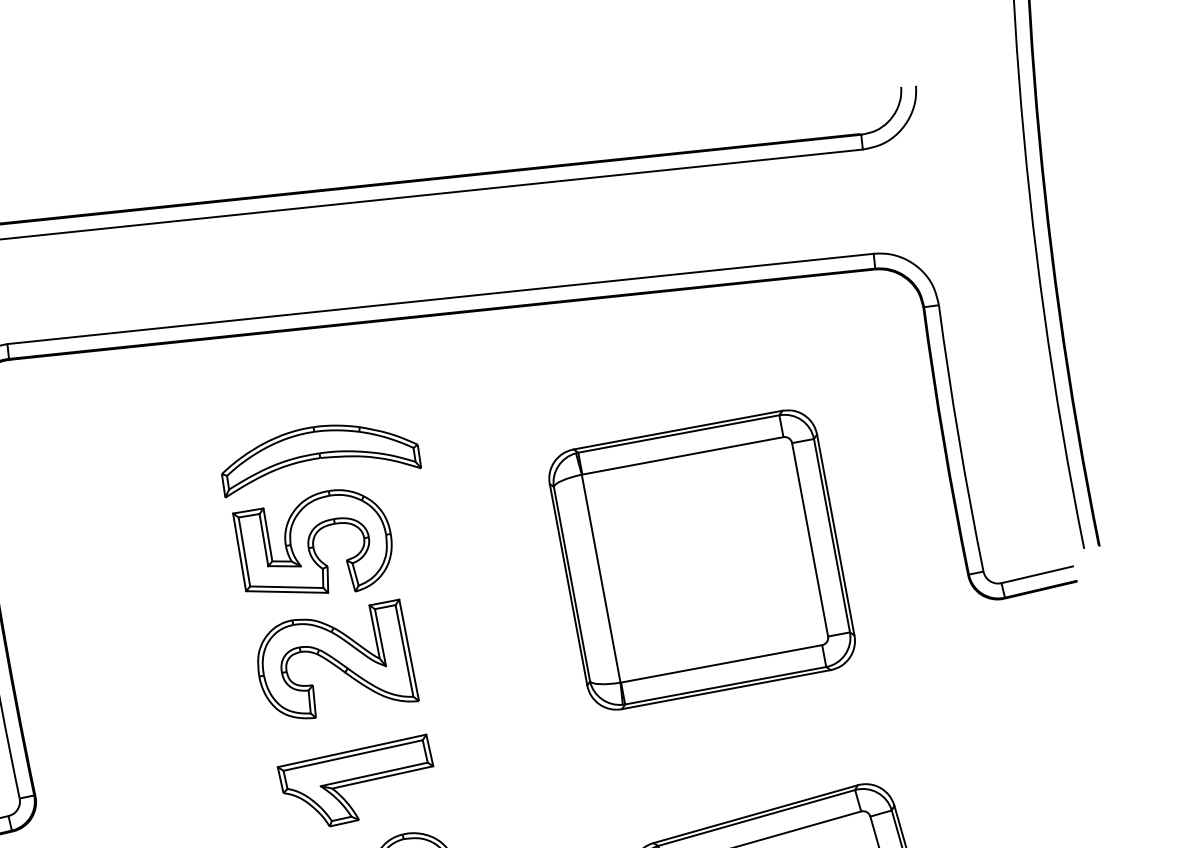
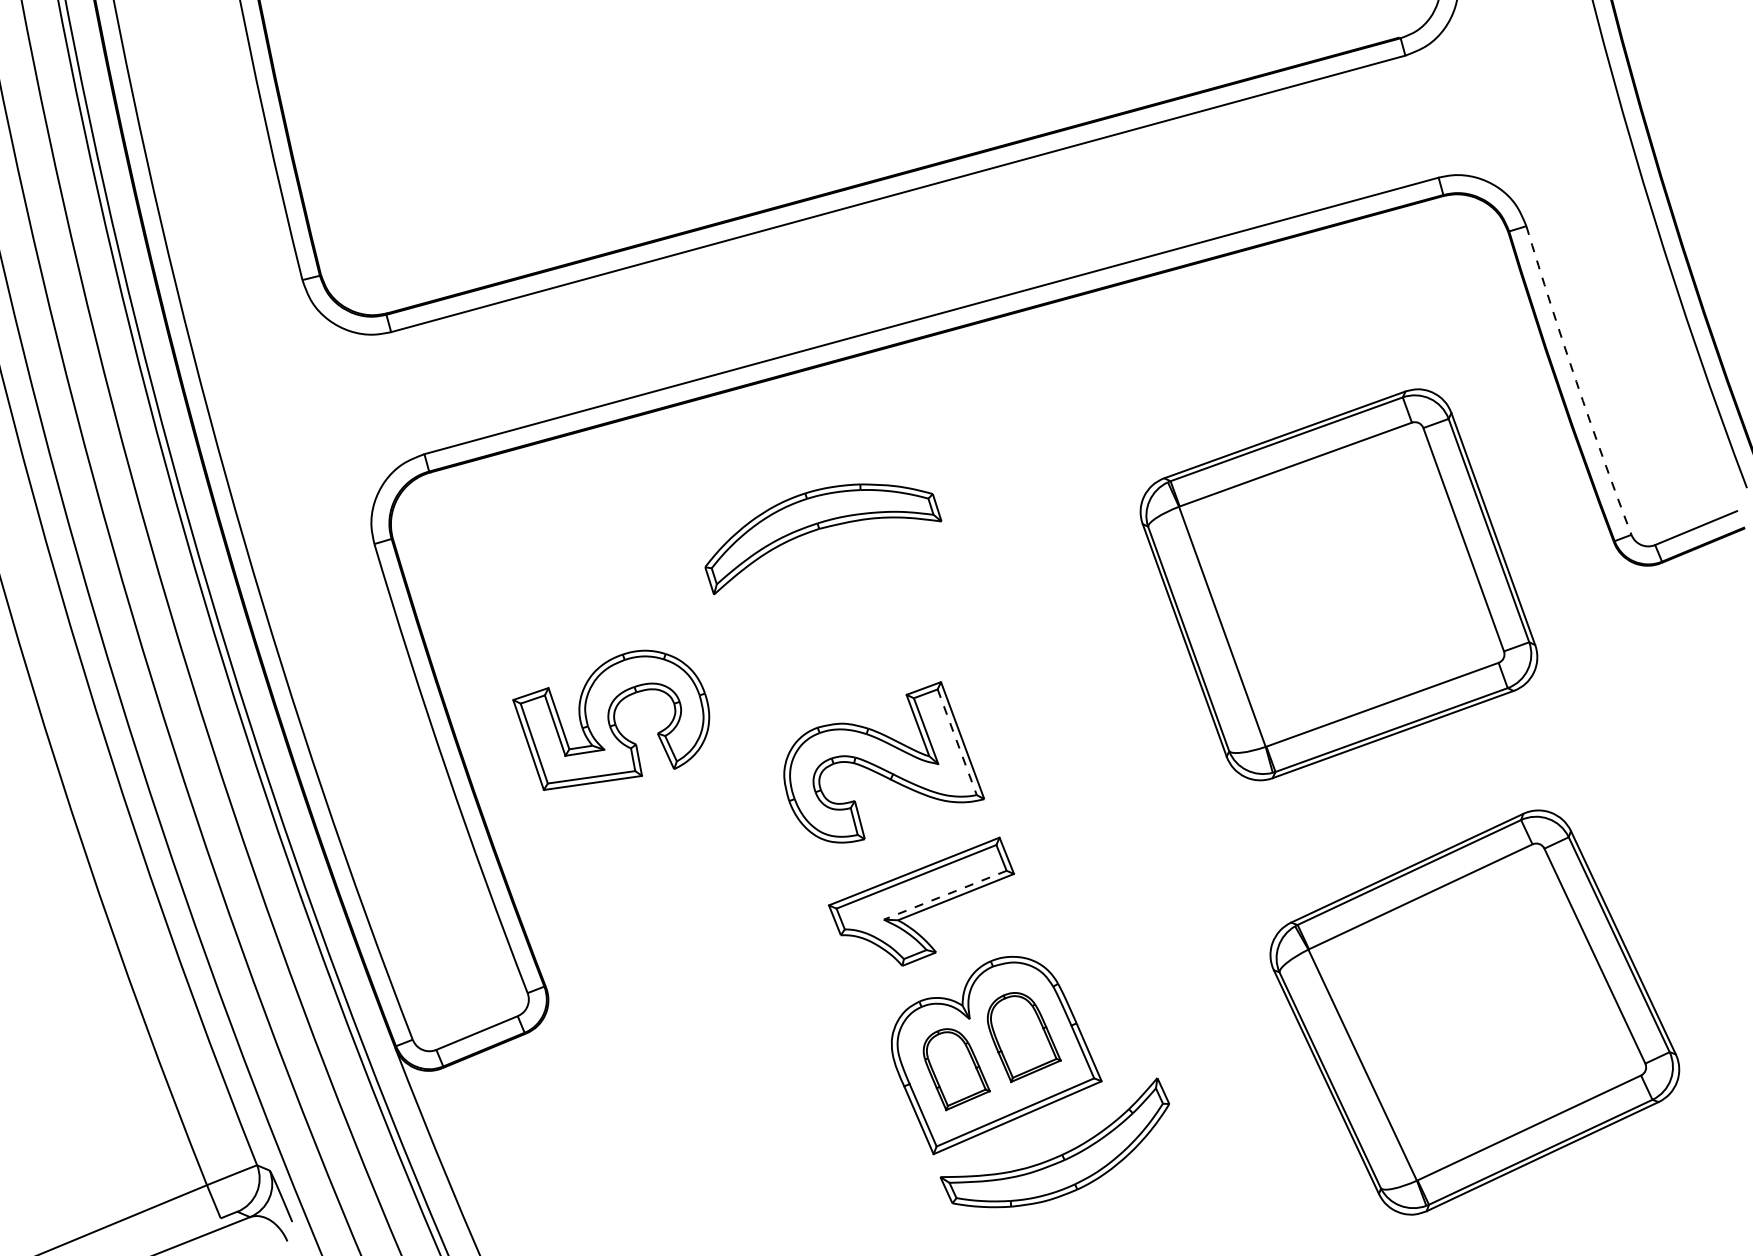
arc: (959, 438) -> (1576, 381), solid -> dashed
part: (310, 542) -> (611, 719), moved
part: (701, 559) -> (1338, 584), moved
line: (404, 651) -> (957, 742), solid -> dashed
line: (373, 774) -> (944, 895), solid -> dashed

